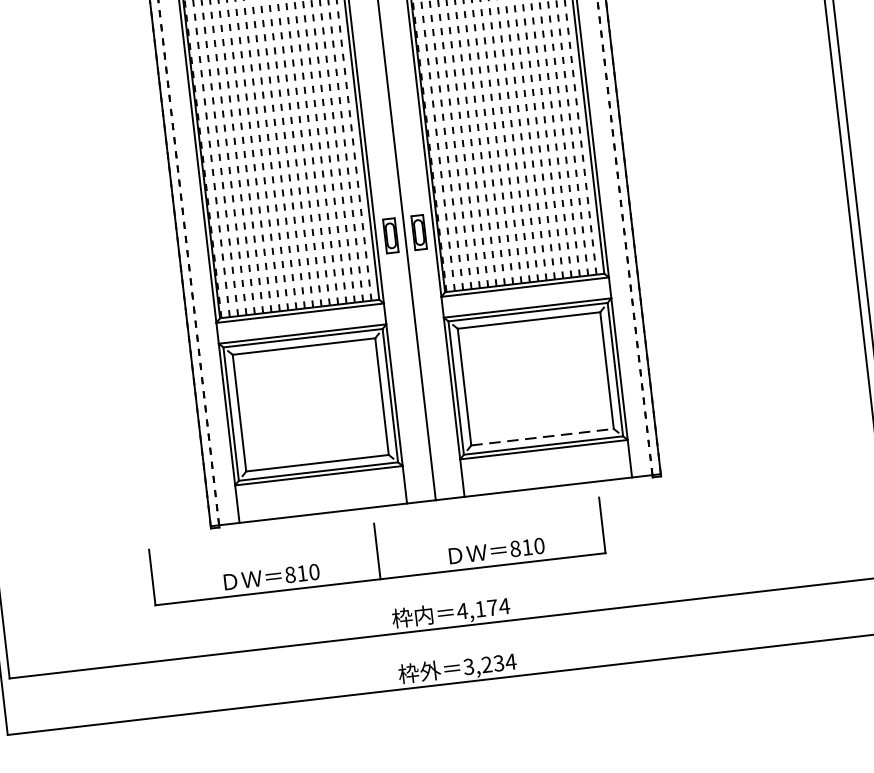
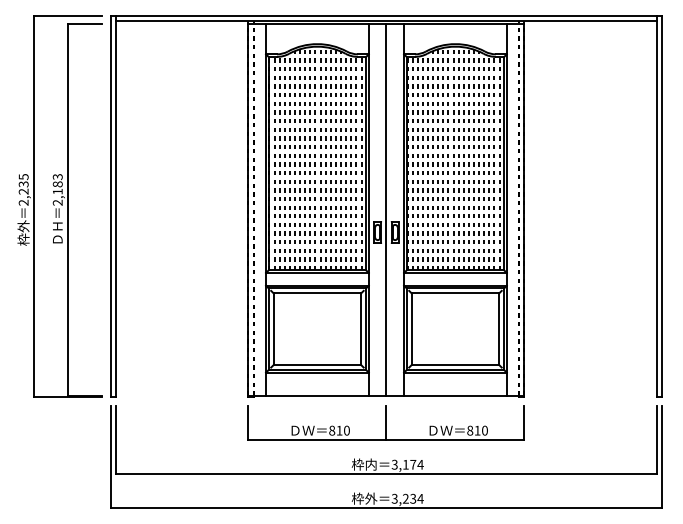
line: (542, 437) -> (455, 365), dashed -> solid
part: (375, 551) -> (385, 422), moved
text: (461, 610) -> (394, 464), 4,174 -> 3,174

